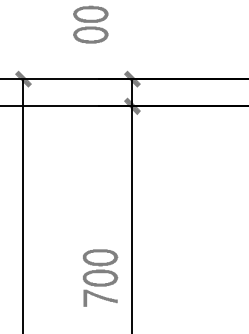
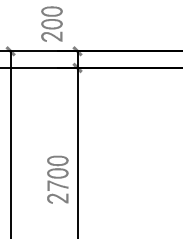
fill: (90, 55) -> (51, 36), added
fill: (99, 318) -> (57, 198), added

